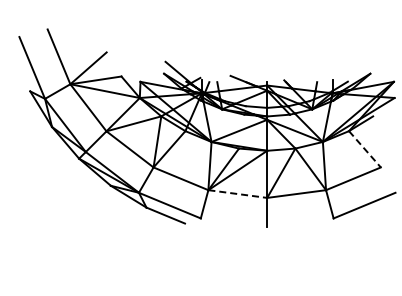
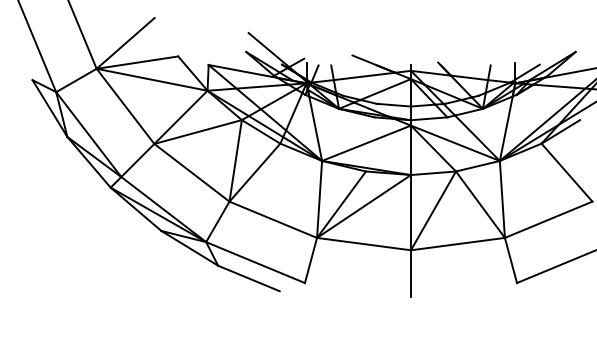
line: (365, 149) -> (567, 172), dashed -> solid
line: (237, 194) -> (363, 244), dashed -> solid

